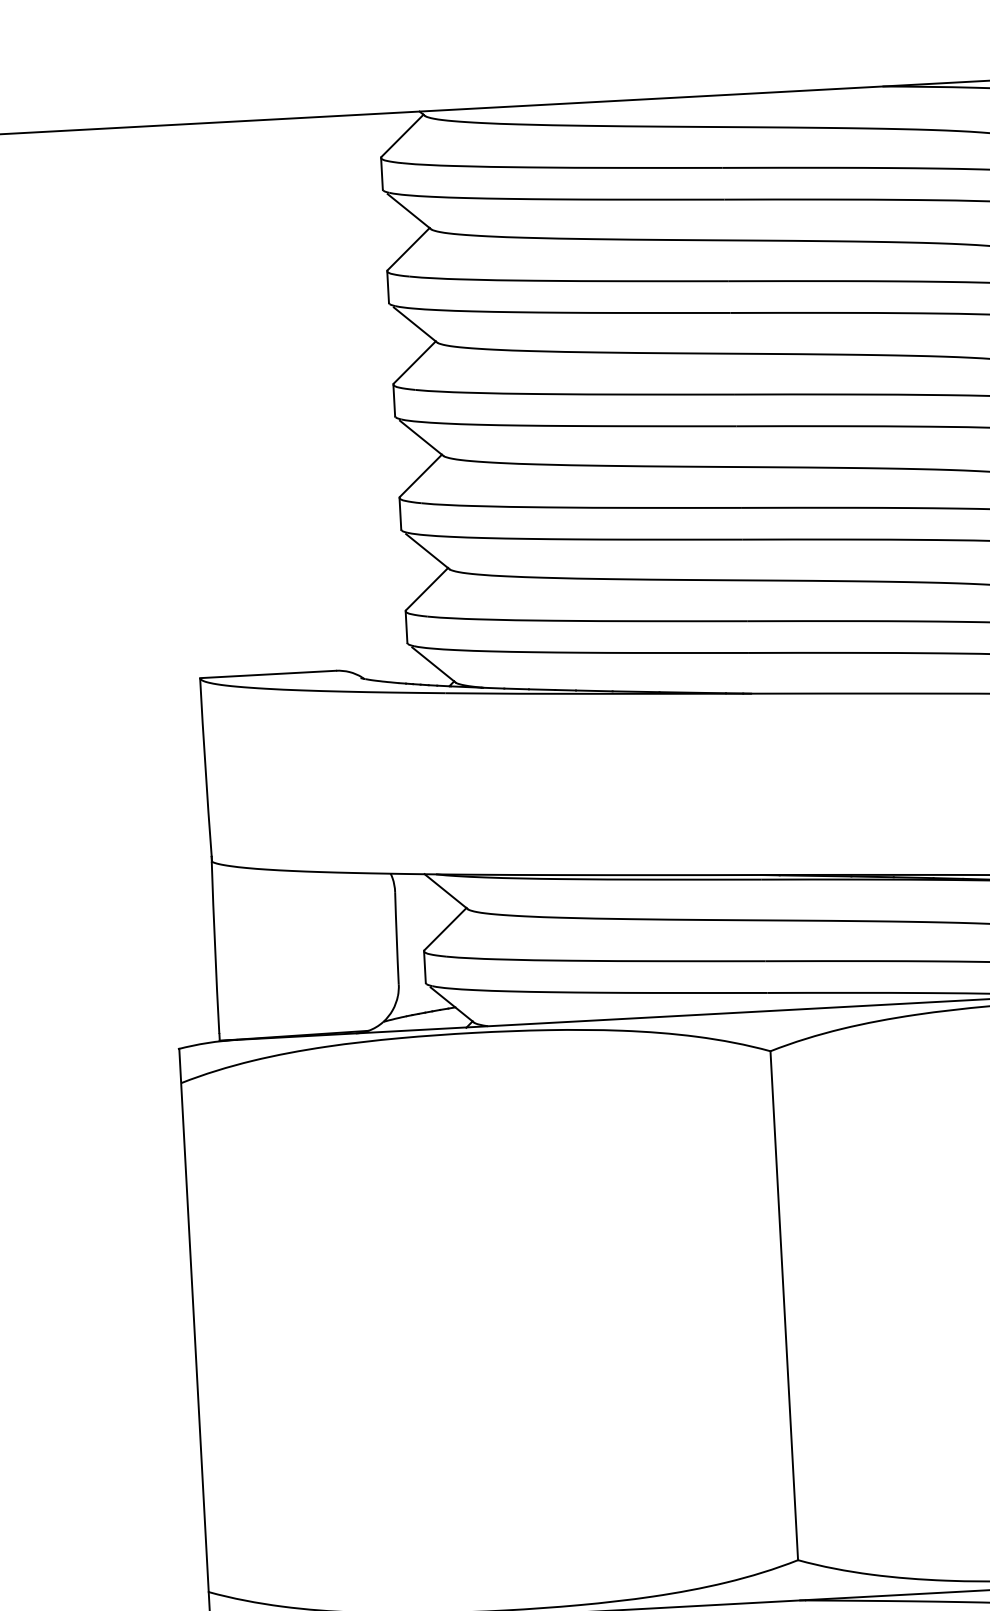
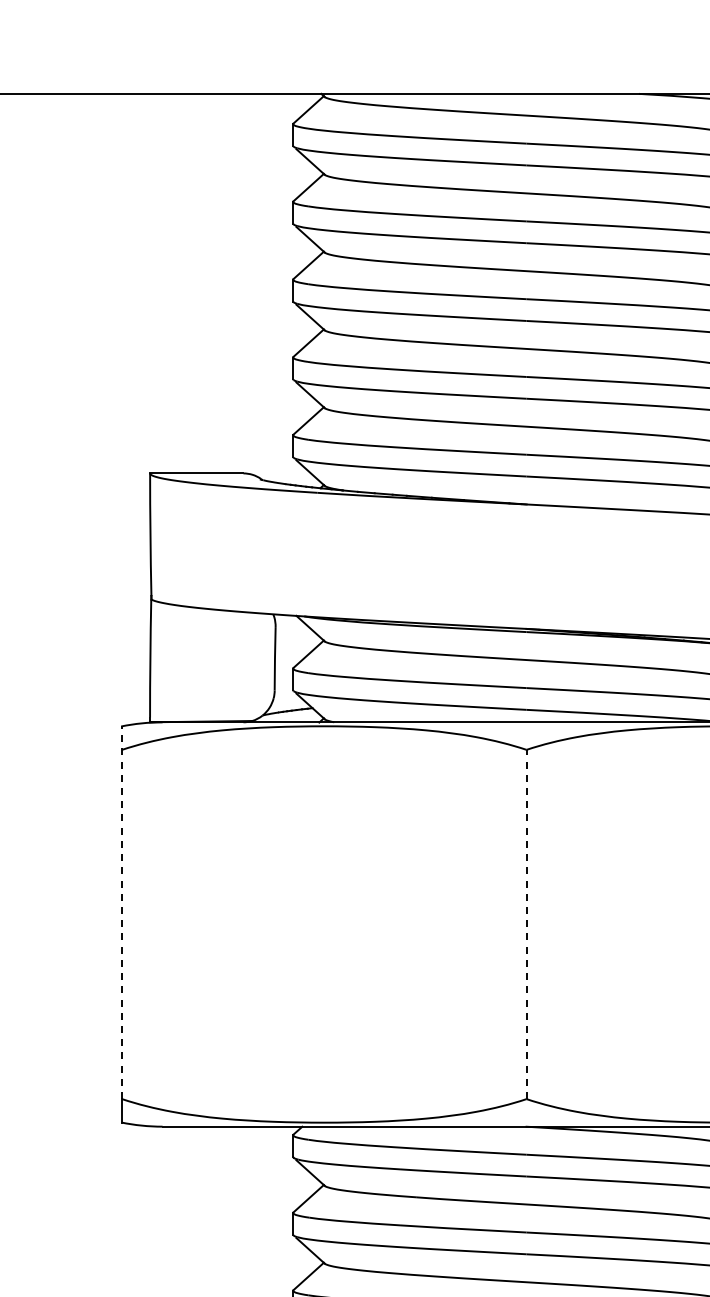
line: (784, 1305) -> (526, 924), solid -> dashed
line: (194, 1320) -> (122, 912), solid -> dashed

